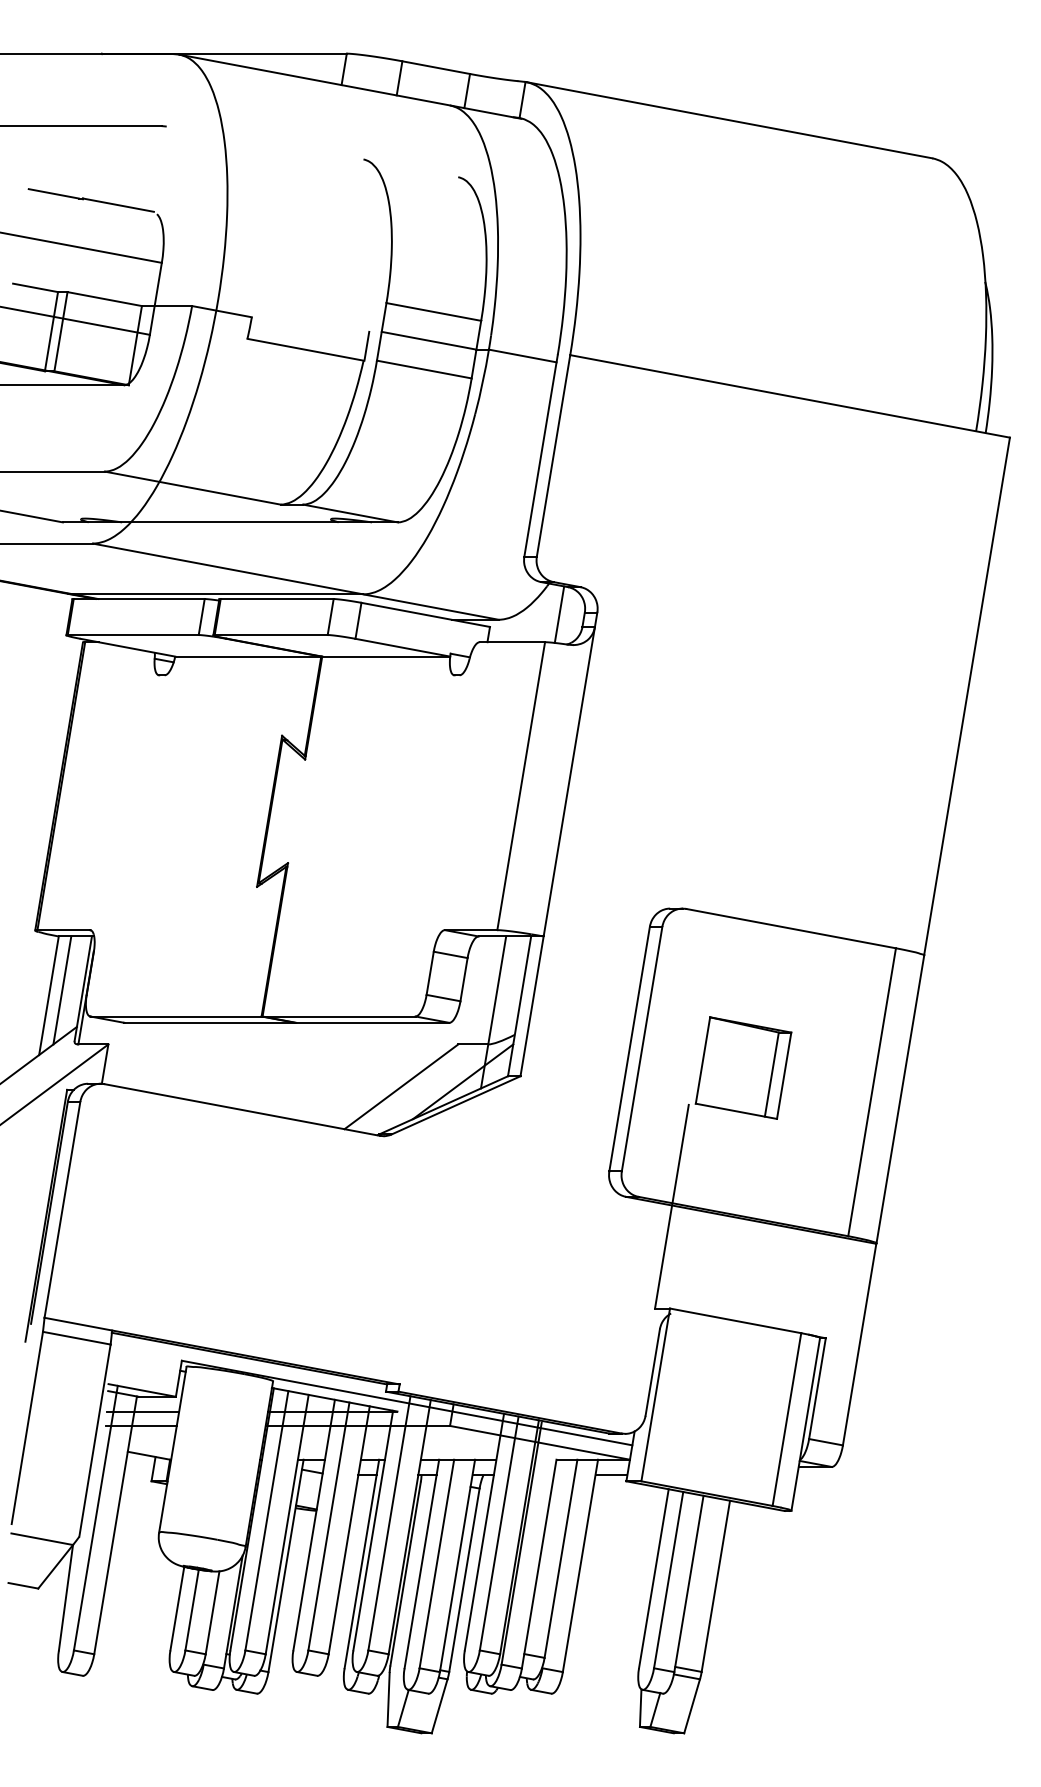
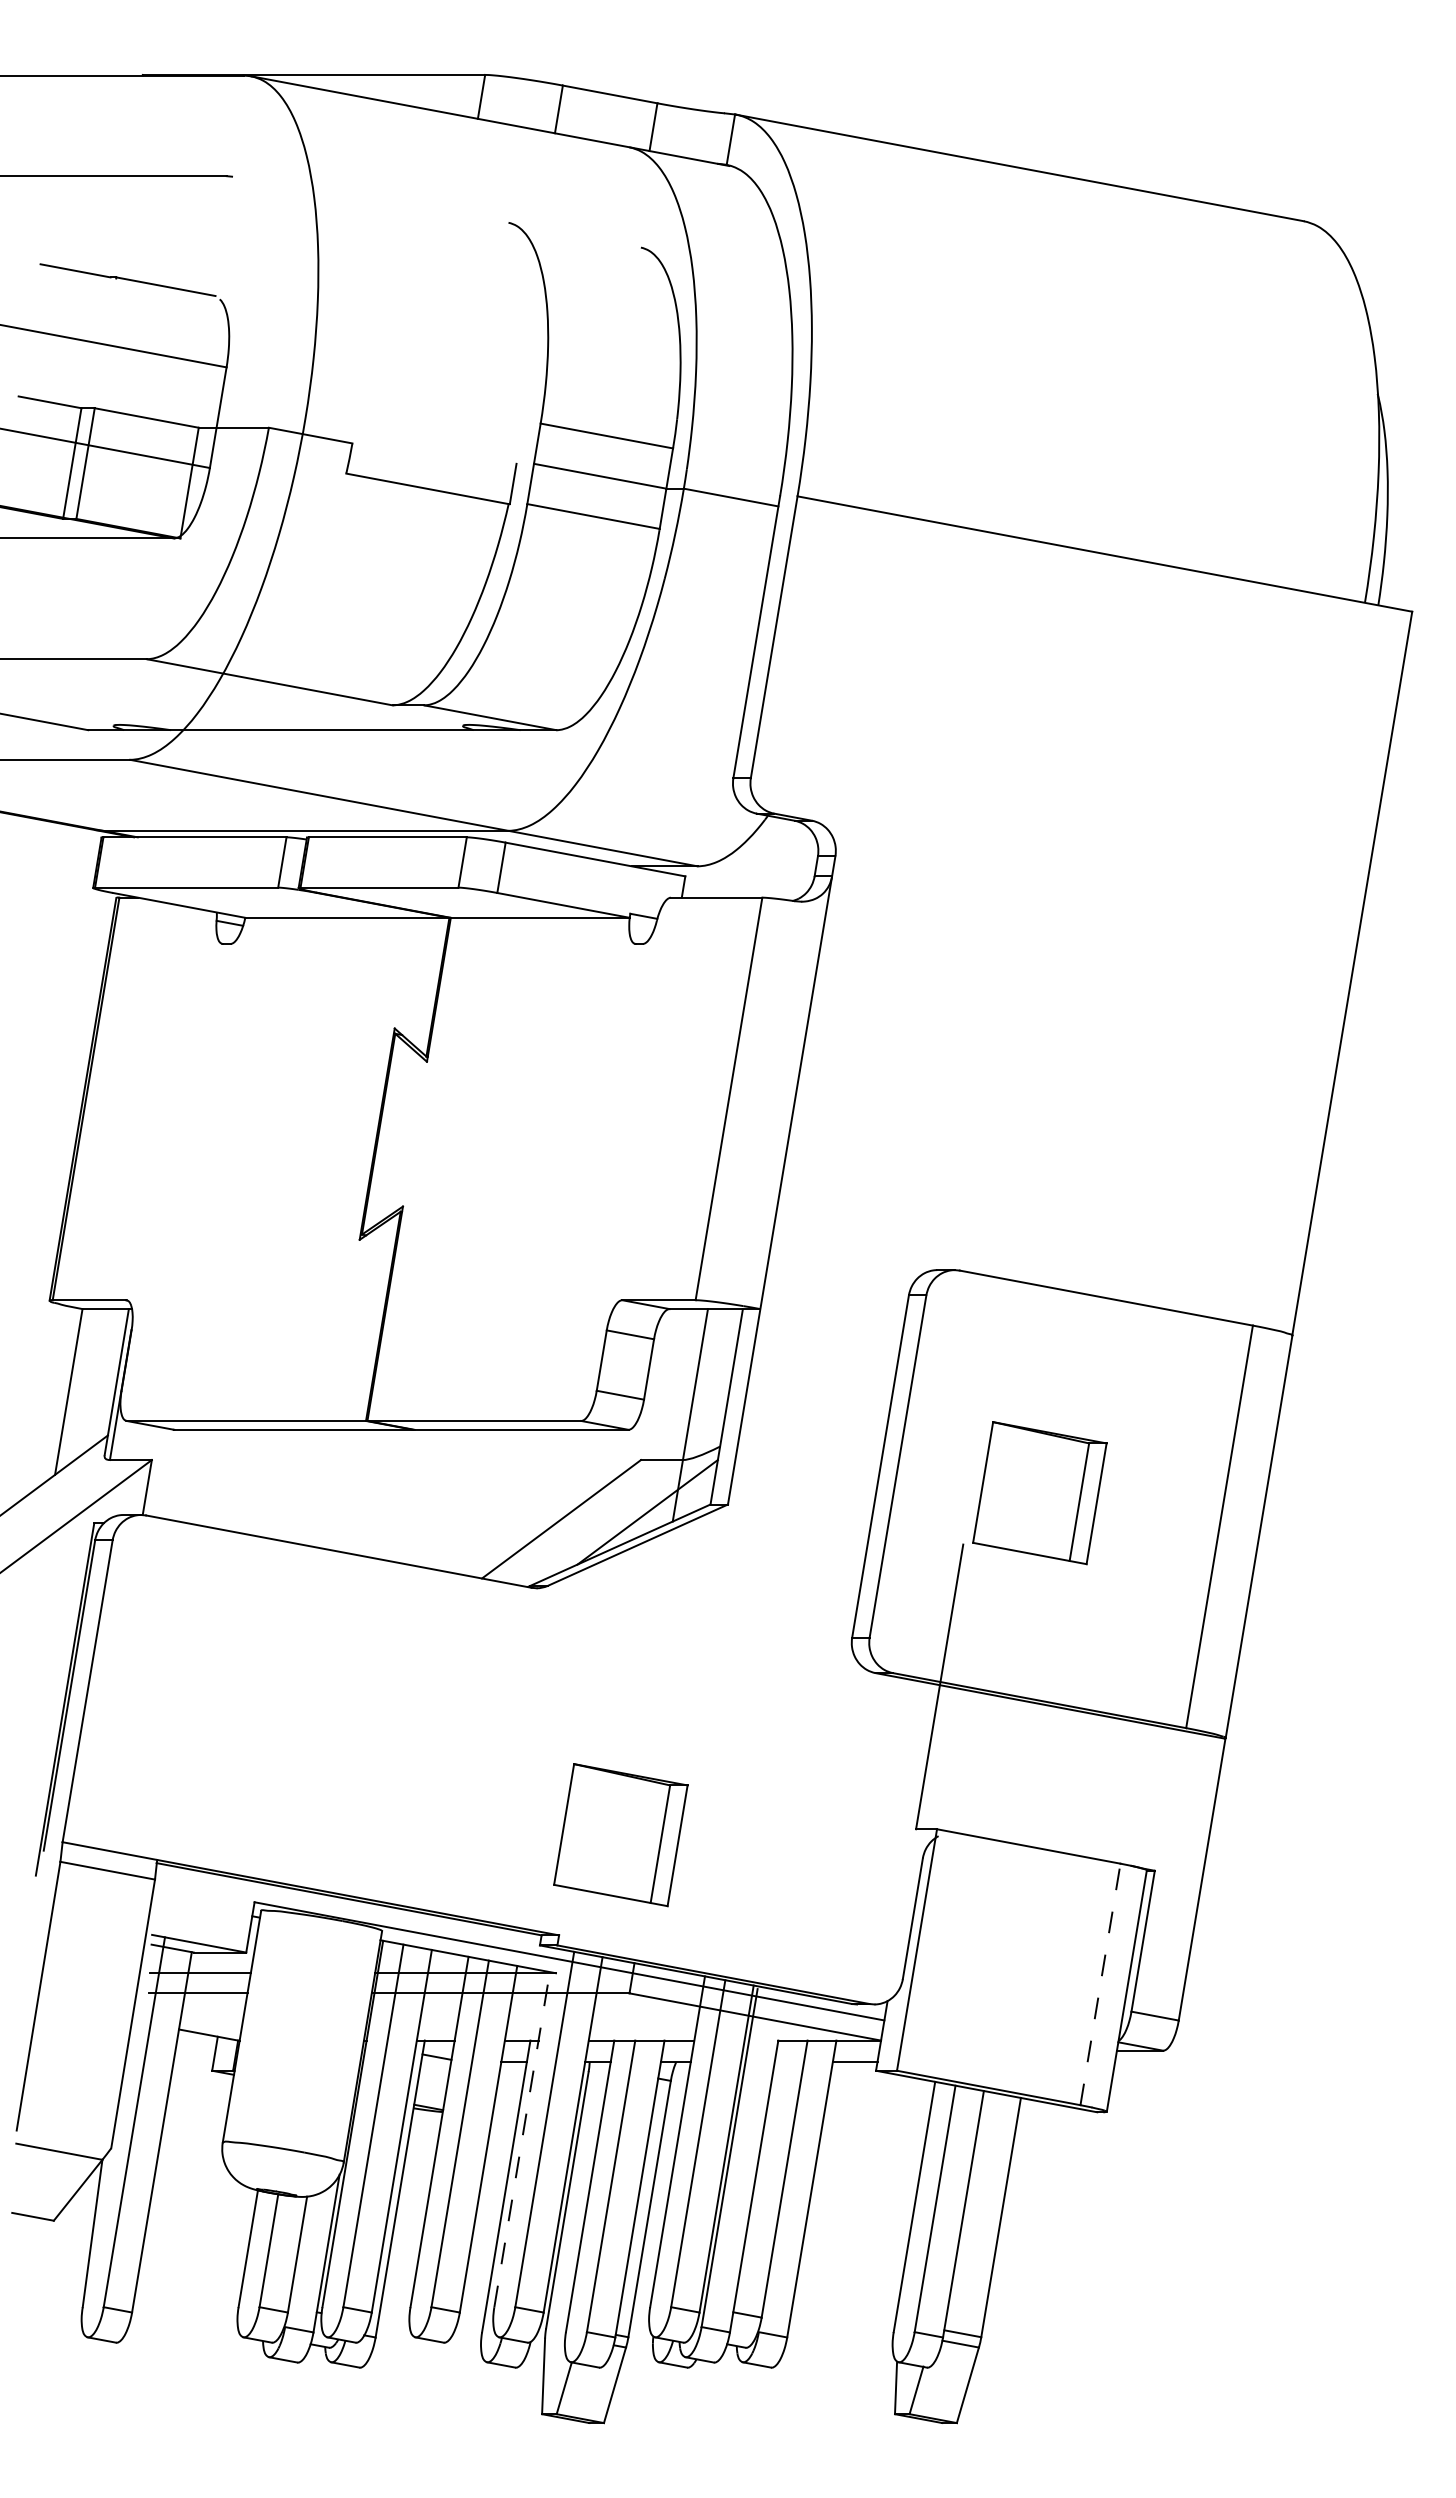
line: (559, 614) -> (782, 858), removed
line: (62, 990) -> (87, 1384), removed
part: (443, 1313) -> (620, 1835), added
line: (786, 1418) -> (1100, 1983), solid -> dashed
line: (373, 1530) -> (522, 2139), solid -> dashed

